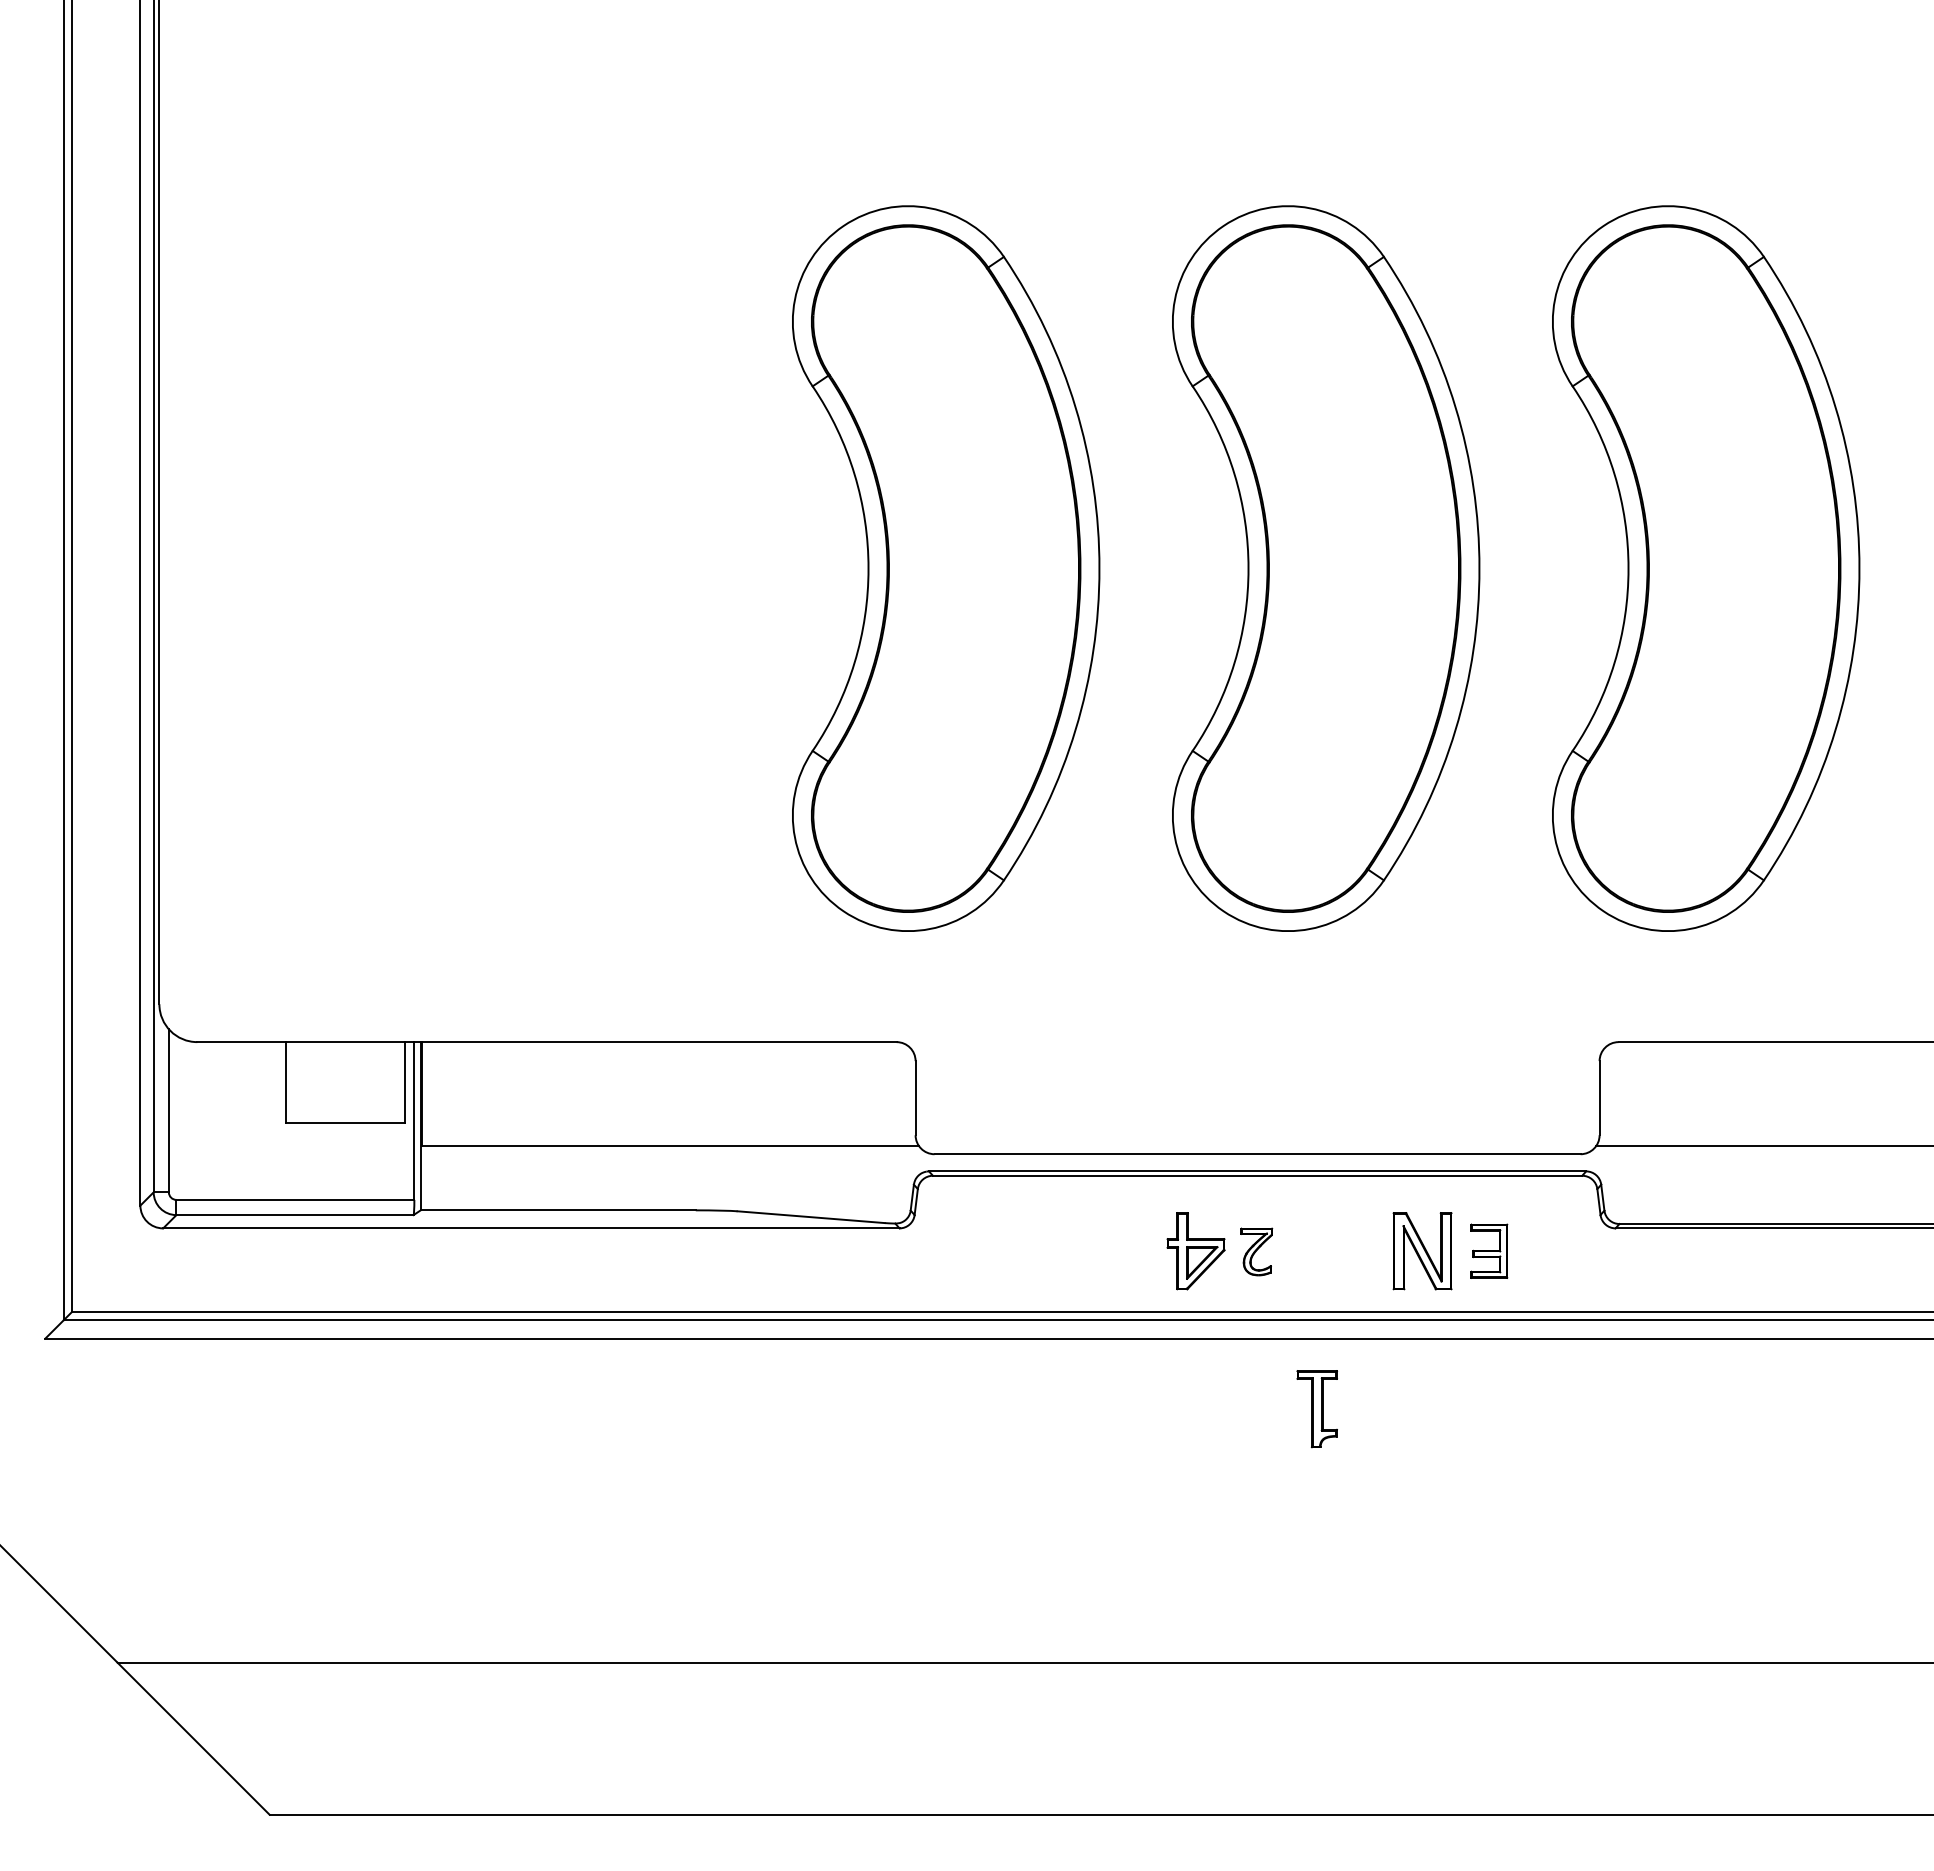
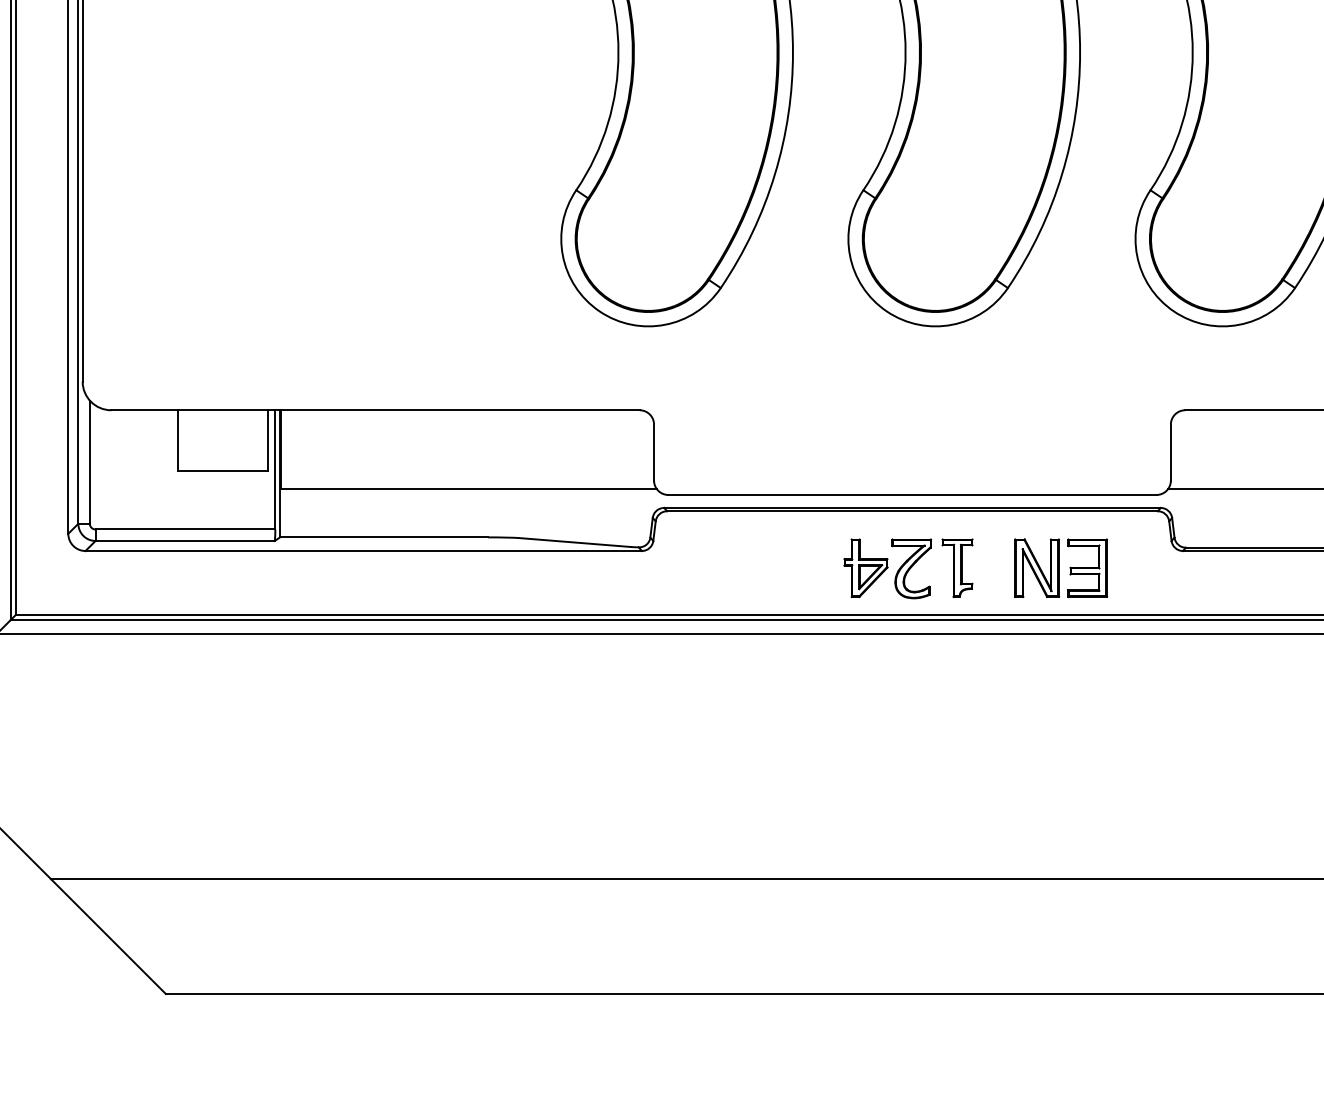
part: (1256, 1251) -> (911, 568), size x1.67
part: (1488, 1251) -> (1086, 568), size x1.43
part: (1316, 1409) -> (956, 568), moved

